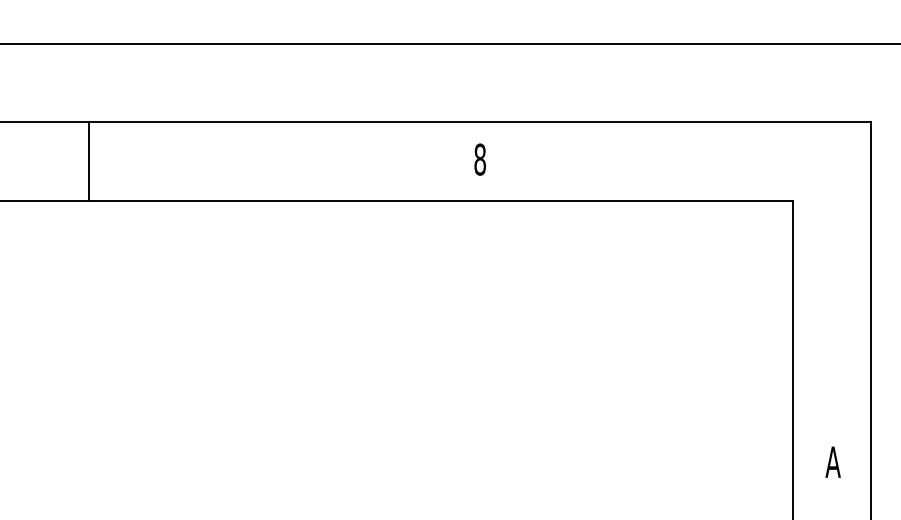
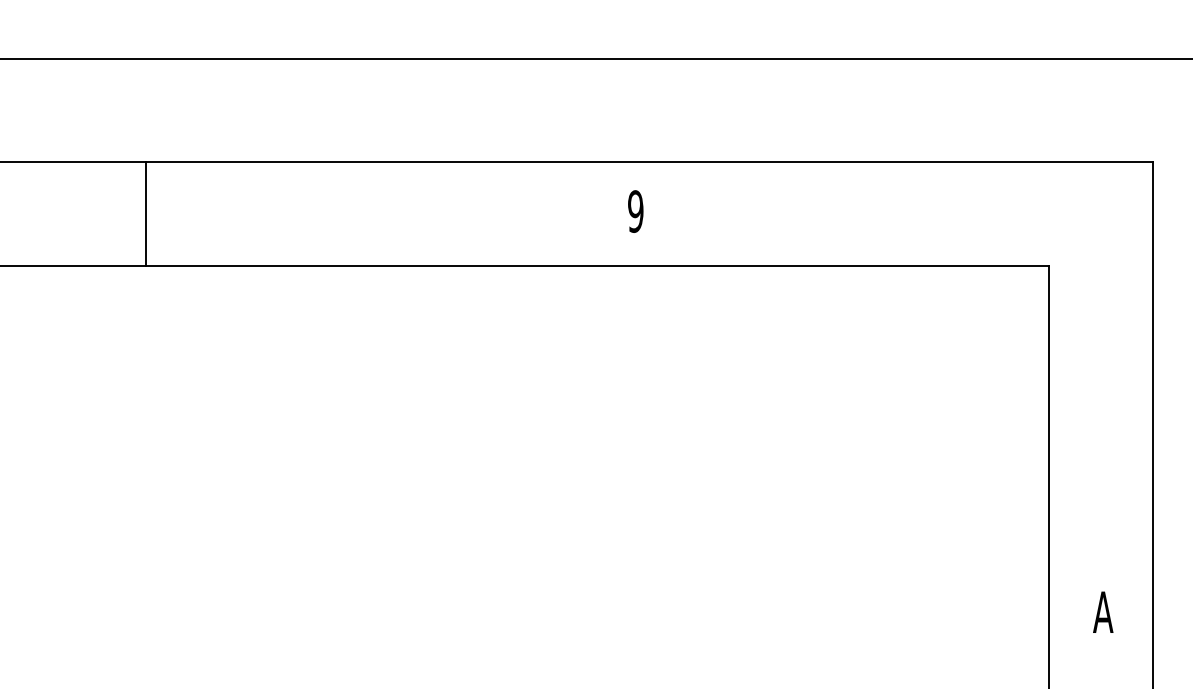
text: (479, 159) -> (635, 211), 8 -> 9
line: (88, 161) -> (146, 213), moved

